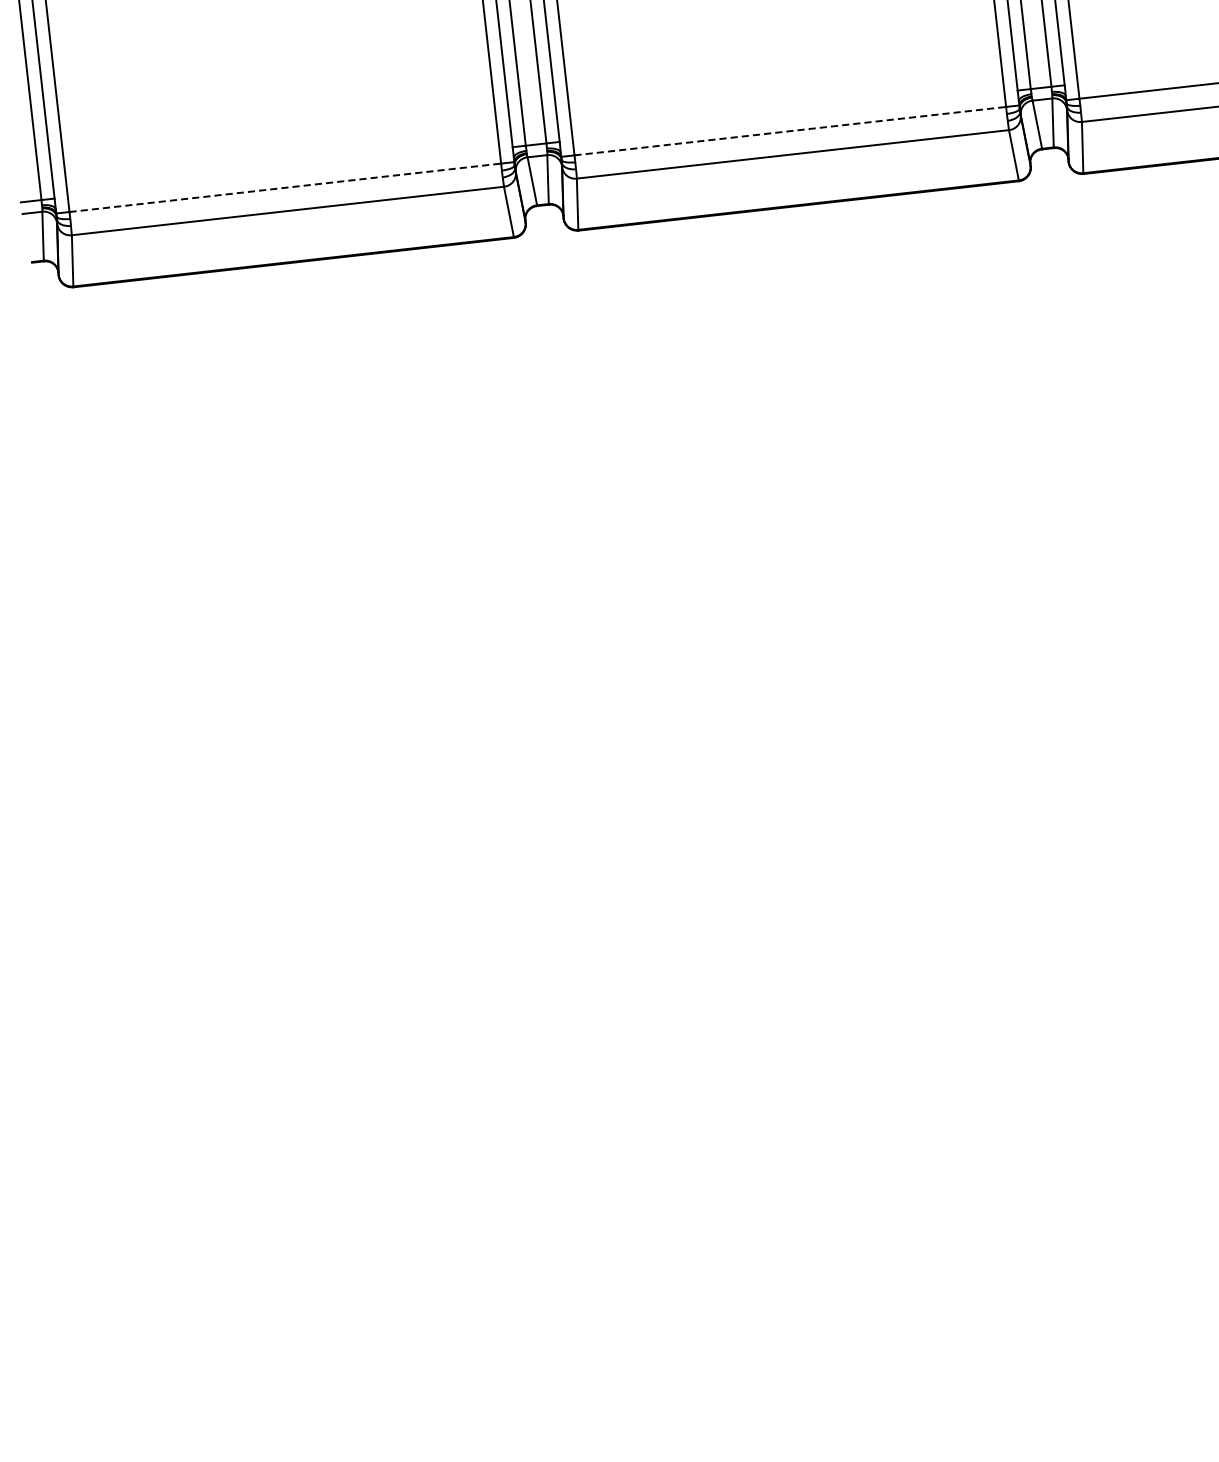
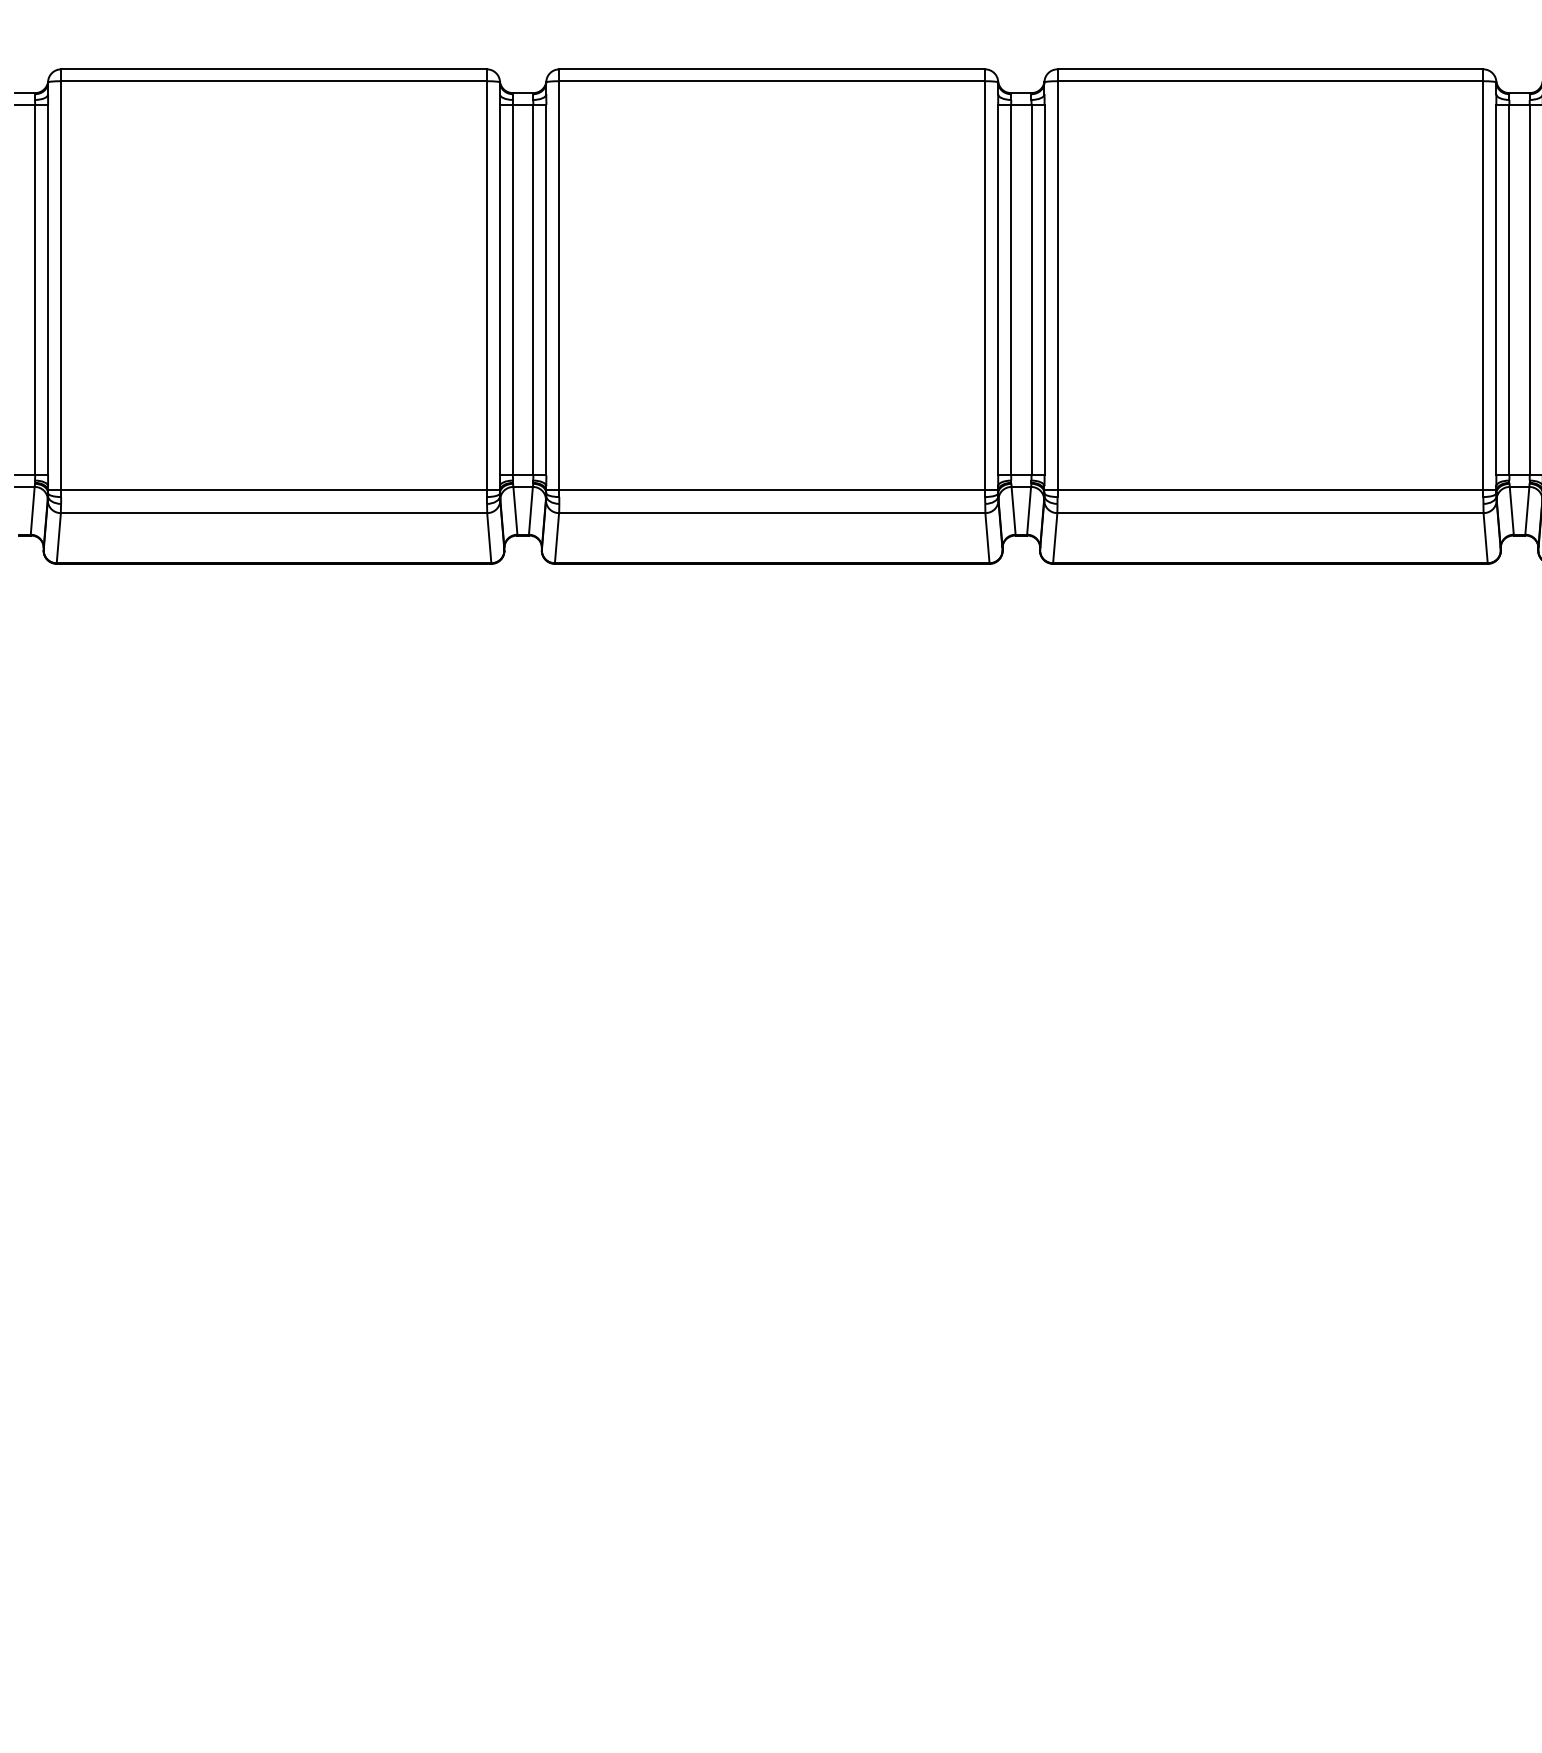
line: (790, 131) -> (772, 490), dashed -> solid
line: (285, 188) -> (274, 490), dashed -> solid

